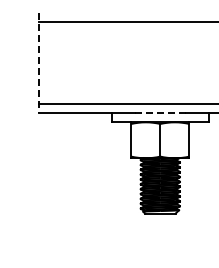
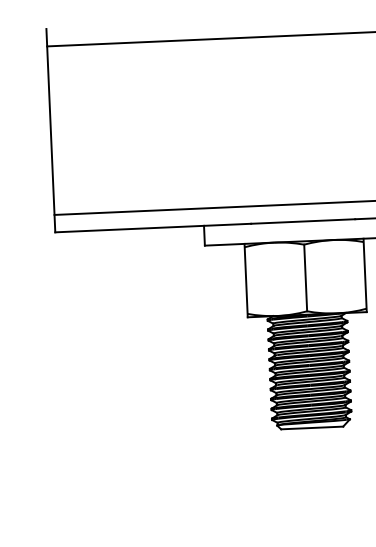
line: (39, 62) -> (51, 129), dashed -> solid
line: (159, 112) -> (301, 221), dashed -> solid

